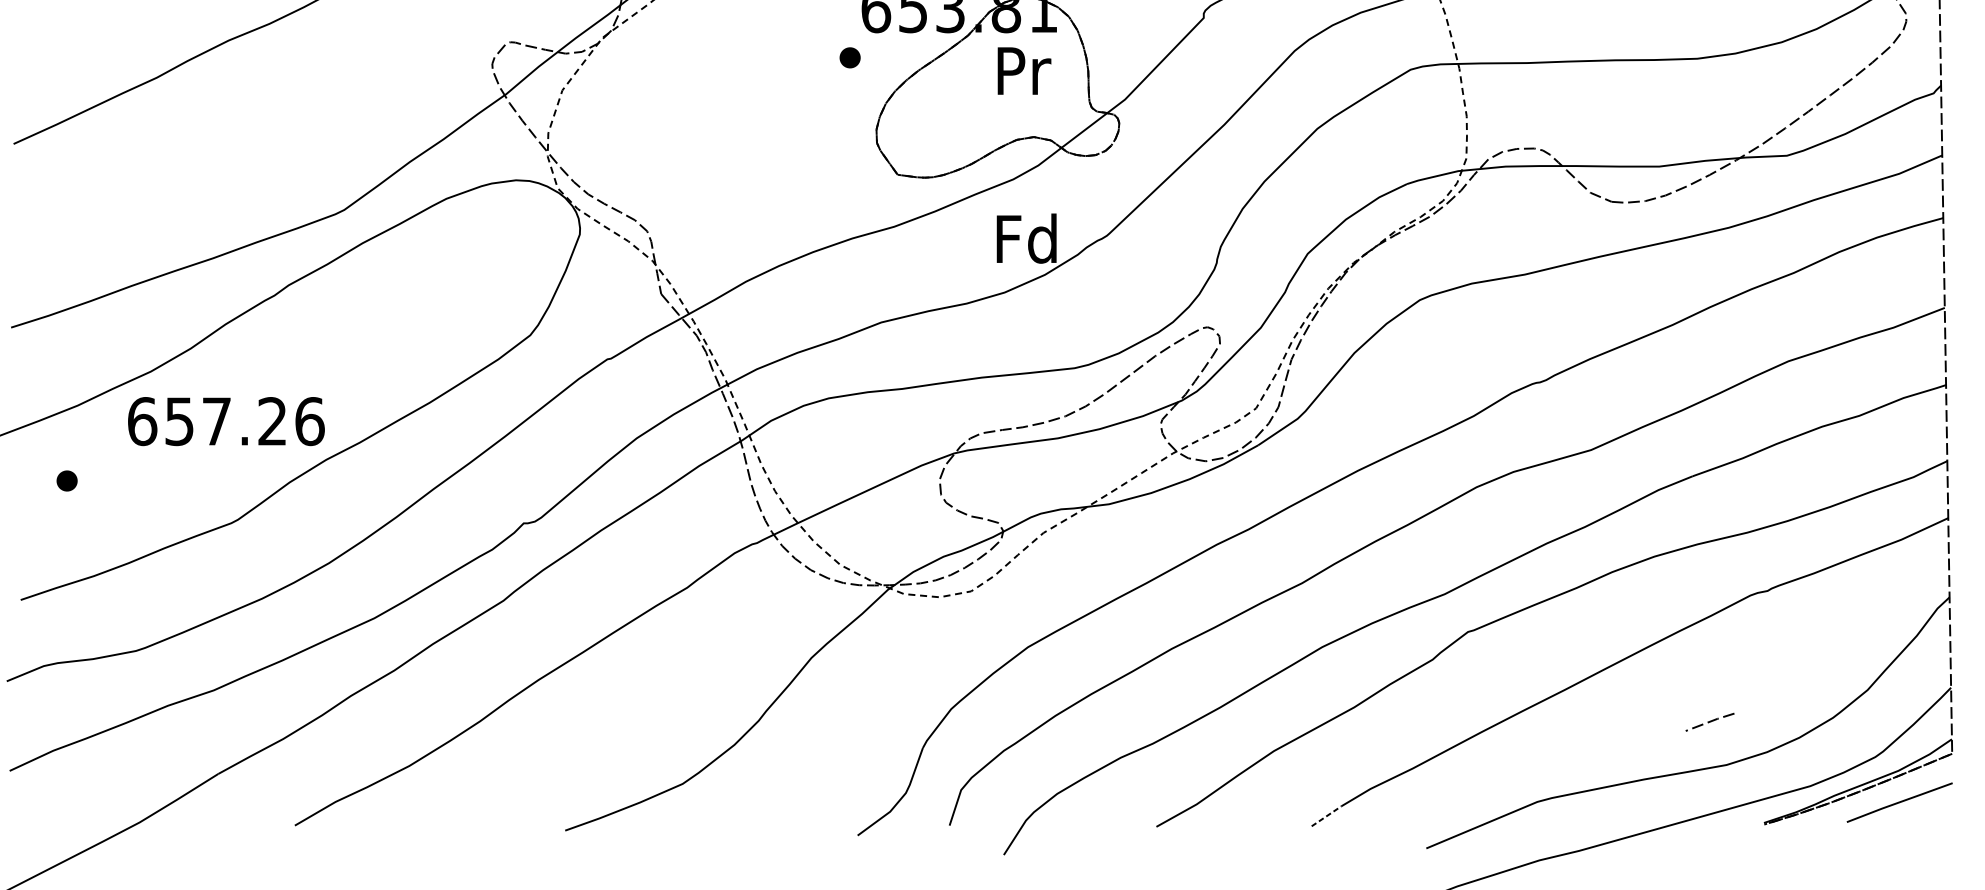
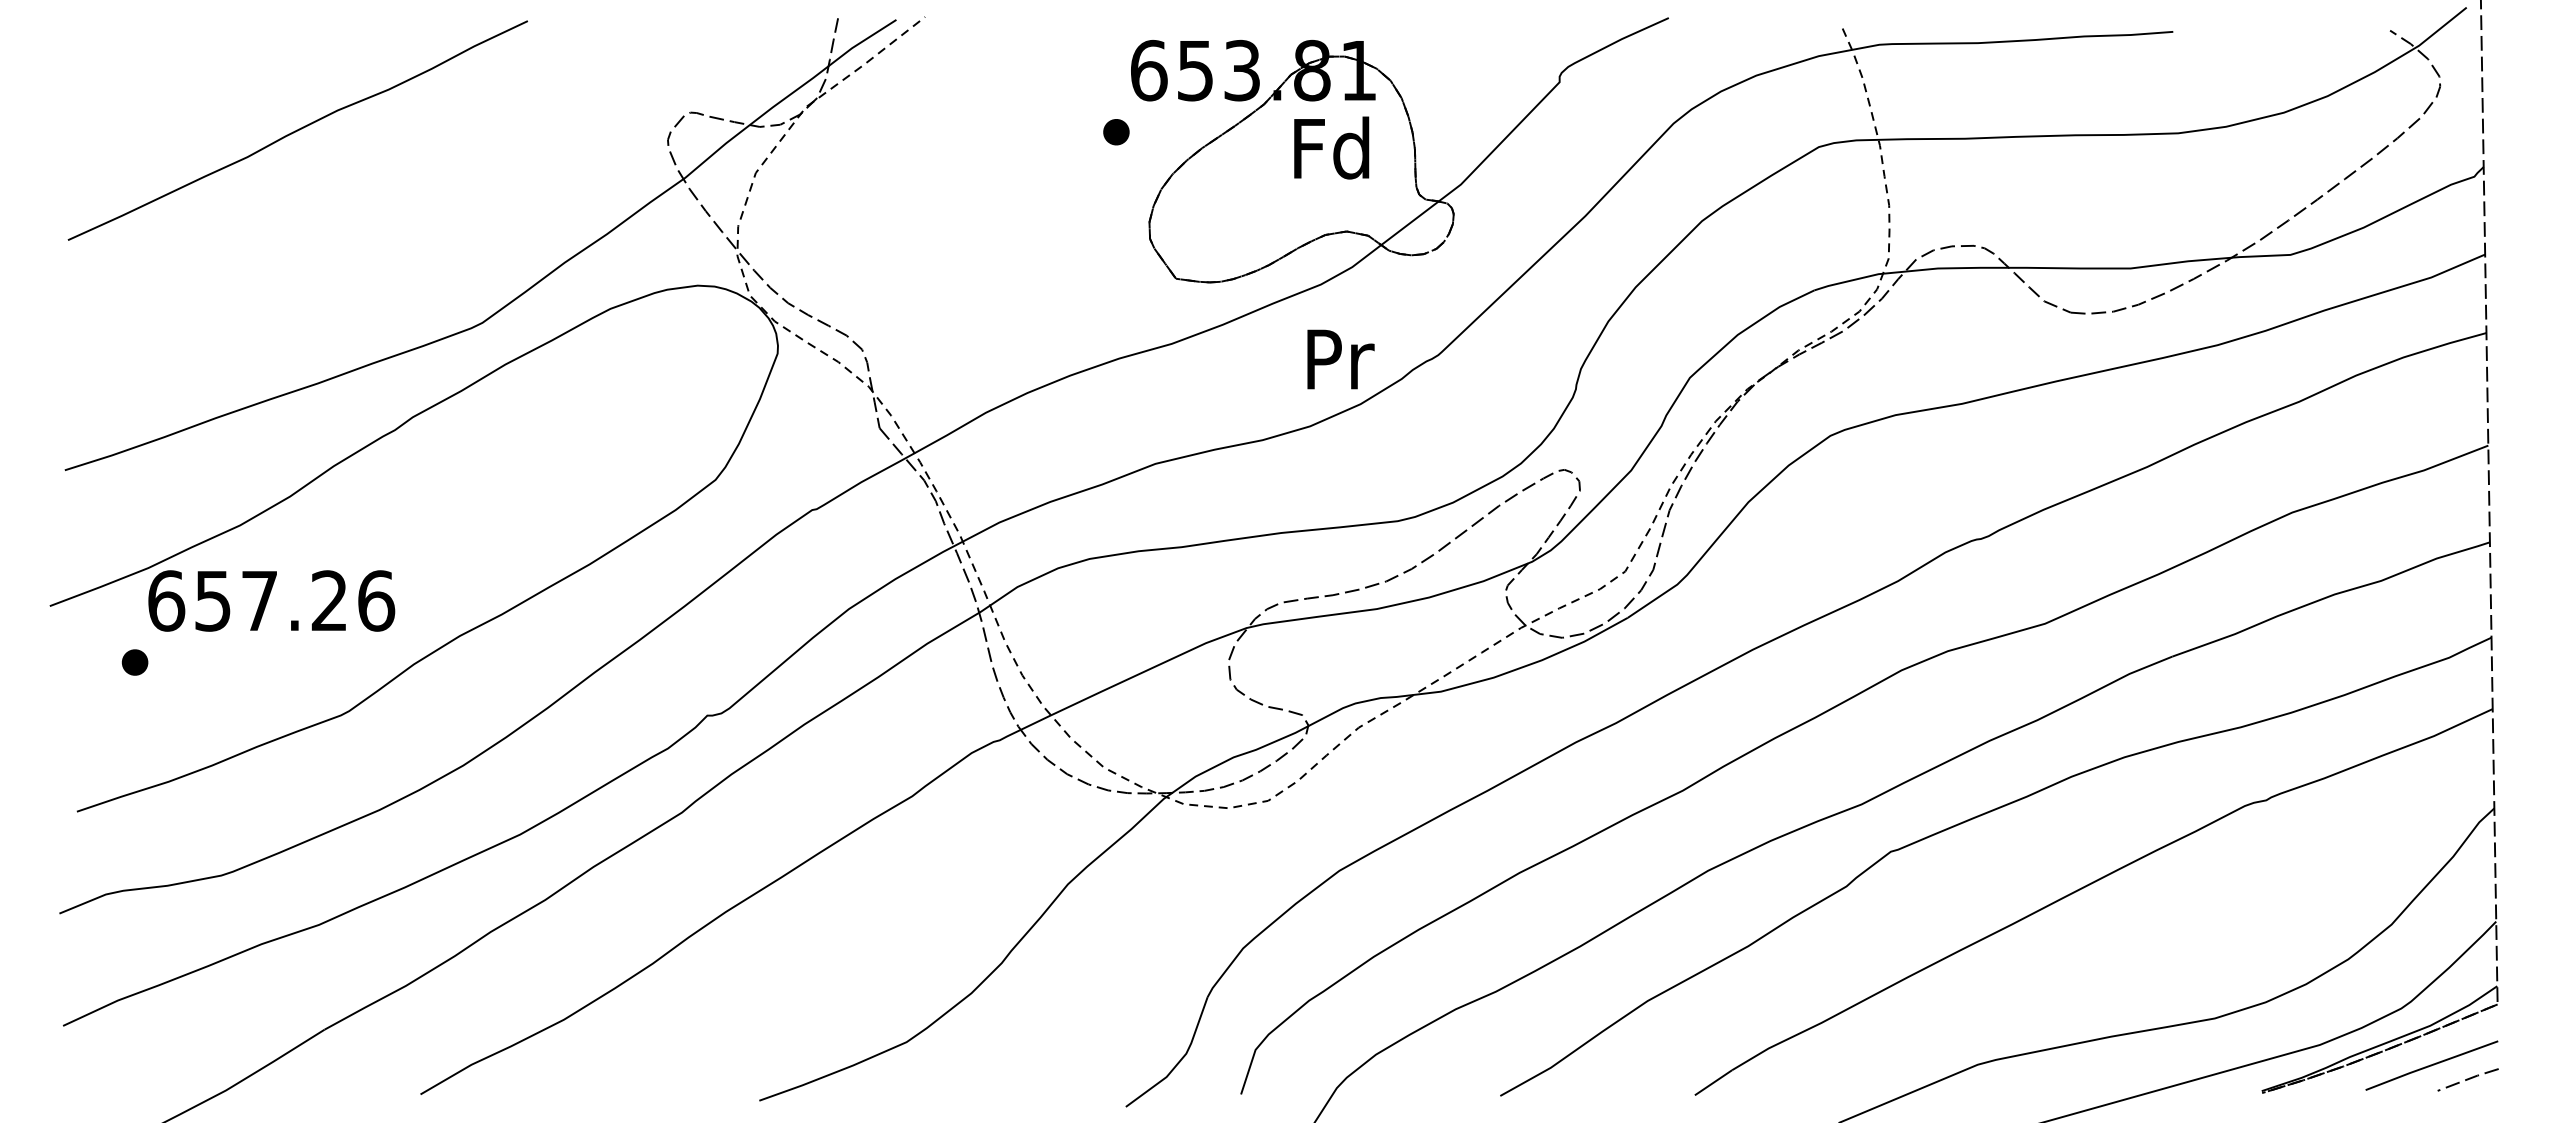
text: (1021, 70) -> (1331, 147), Pr -> Fd
text: (1026, 238) -> (1337, 358), Fd -> Pr
text: (226, 421) -> (271, 600), moved
line: (1709, 721) -> (2467, 1079), moved
line: (1326, 816) -> (1713, 1082), dashed -> solid

